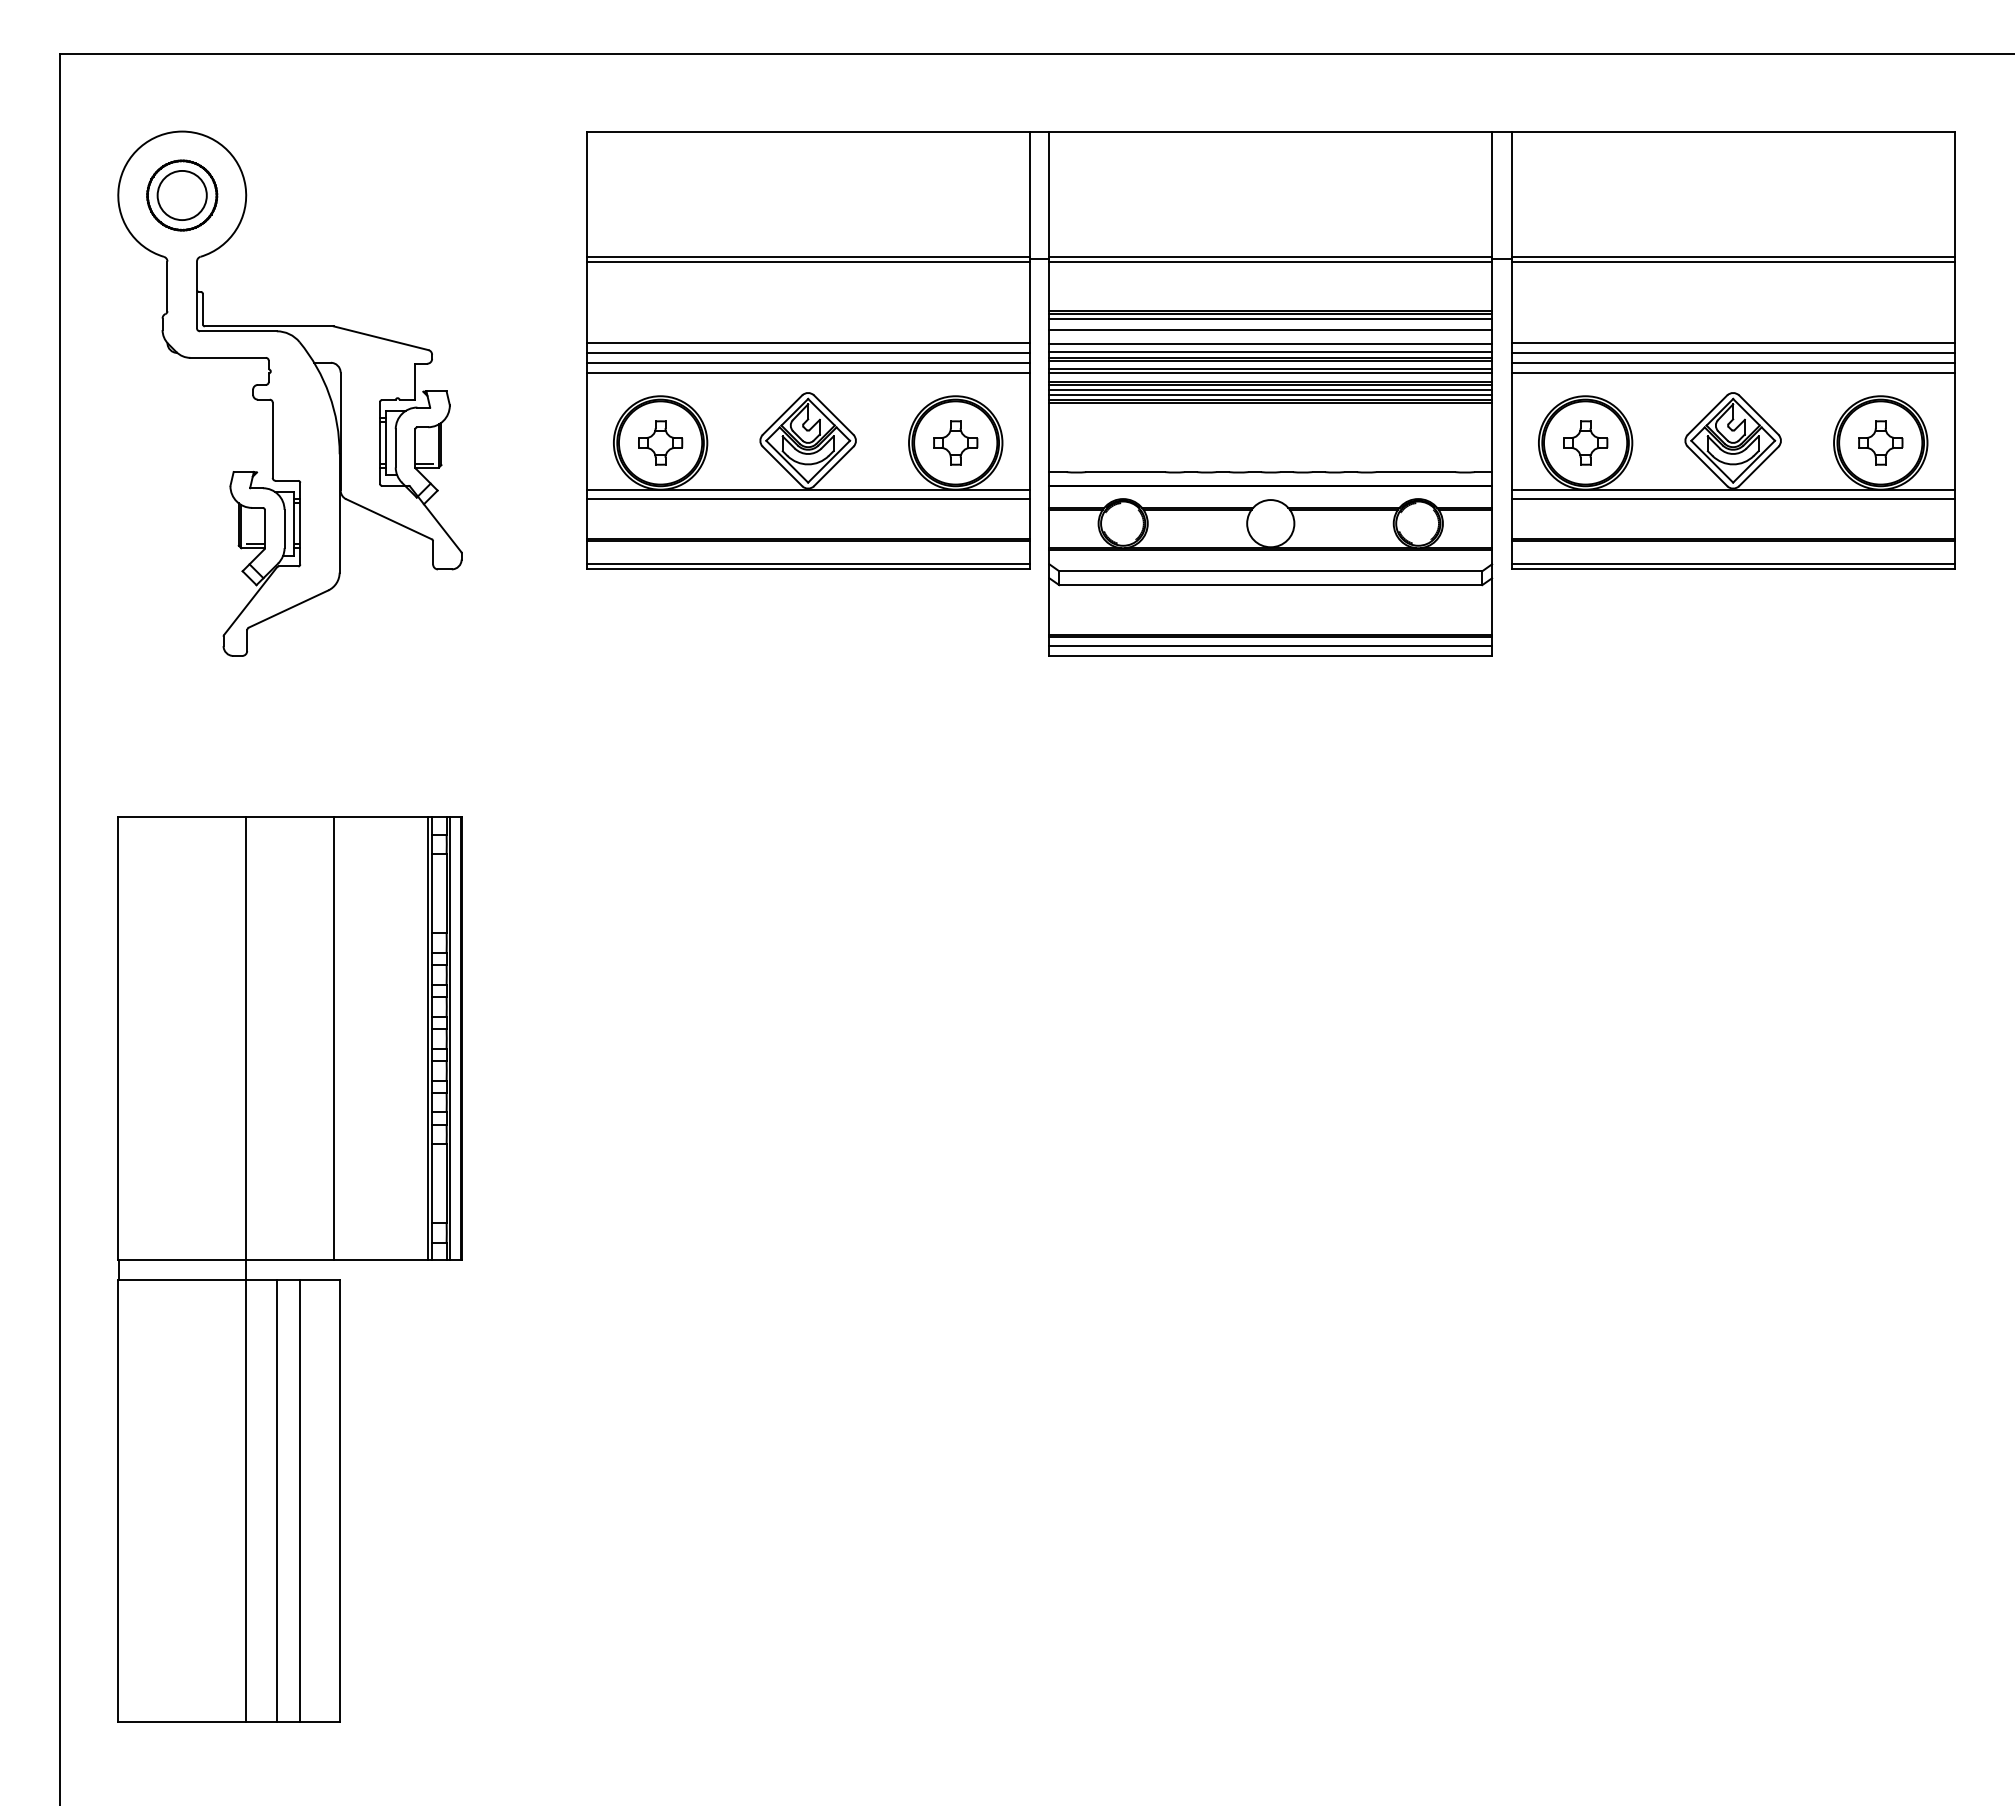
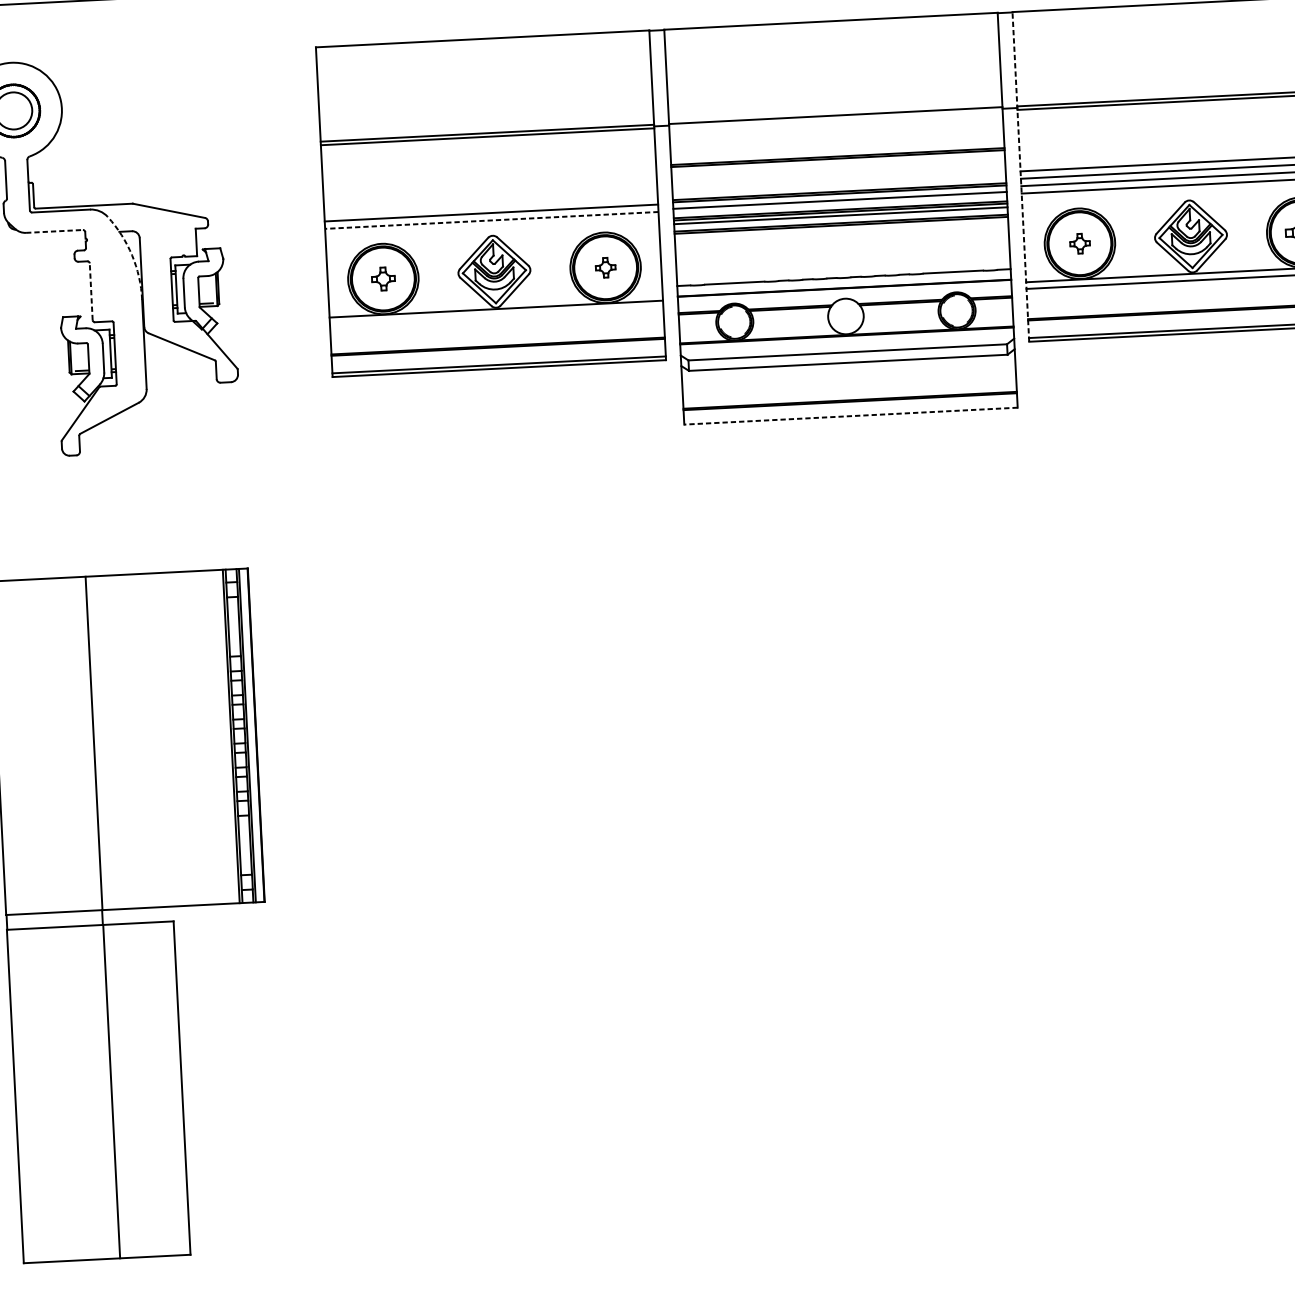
line: (1270, 261) -> (835, 119), removed
line: (1270, 318) -> (837, 162), removed
line: (1270, 330) -> (838, 171), removed
line: (807, 343) -> (490, 198), removed
line: (1270, 344) -> (838, 181), removed
line: (1511, 350) -> (1020, 176), solid -> dashed
line: (807, 352) -> (490, 205), removed
line: (1270, 352) -> (839, 187), removed
line: (228, 357) -> (54, 231), solid -> dashed
line: (807, 372) -> (491, 220), solid -> dashed
line: (1270, 373) -> (840, 203), removed
arc: (329, 394) -> (132, 255), solid -> dashed
line: (1270, 394) -> (840, 219), removed
line: (272, 440) -> (91, 291), solid -> dashed
part: (660, 442) -> (383, 278), size x0.7
part: (955, 442) -> (605, 267), size x0.6
part: (1585, 442) -> (1079, 243), size x0.6
line: (807, 499) -> (496, 315), removed
line: (1270, 646) -> (850, 409), removed
line: (1270, 655) -> (850, 415), solid -> dashed
line: (333, 1038) -> (159, 739), removed
line: (276, 1500) -> (134, 1090), removed
line: (299, 1500) -> (151, 1089), removed

